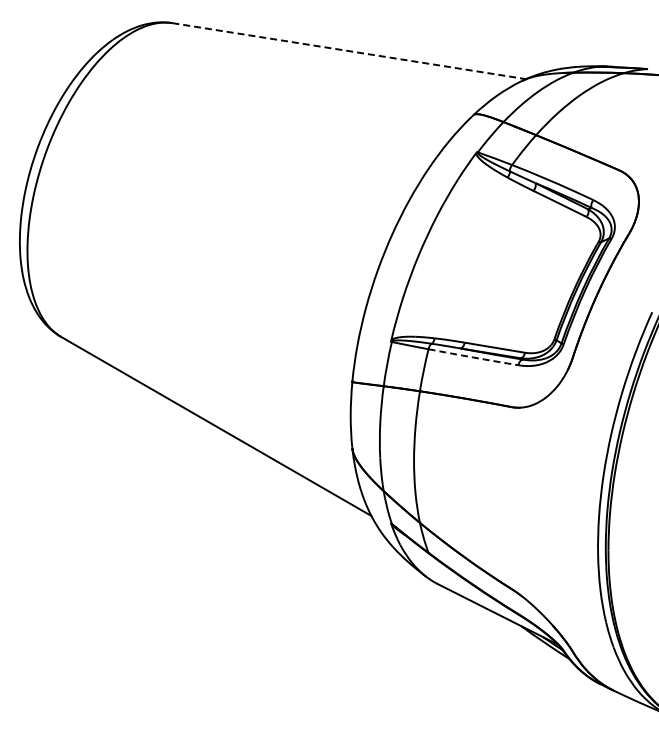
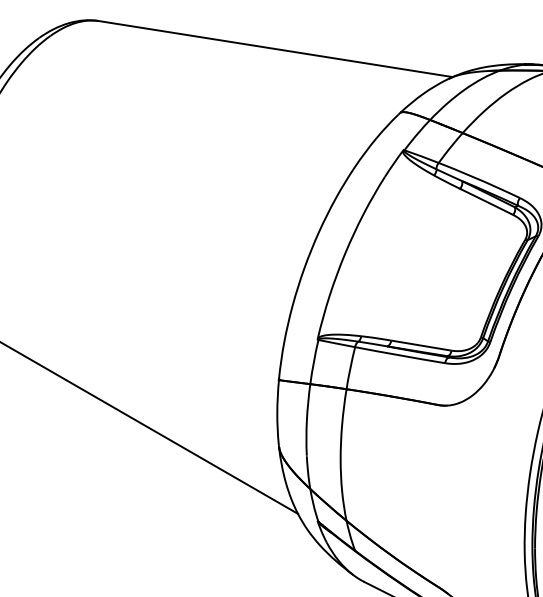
line: (349, 51) -> (276, 49), dashed -> solid
arc: (473, 357) -> (400, 355), dashed -> solid

